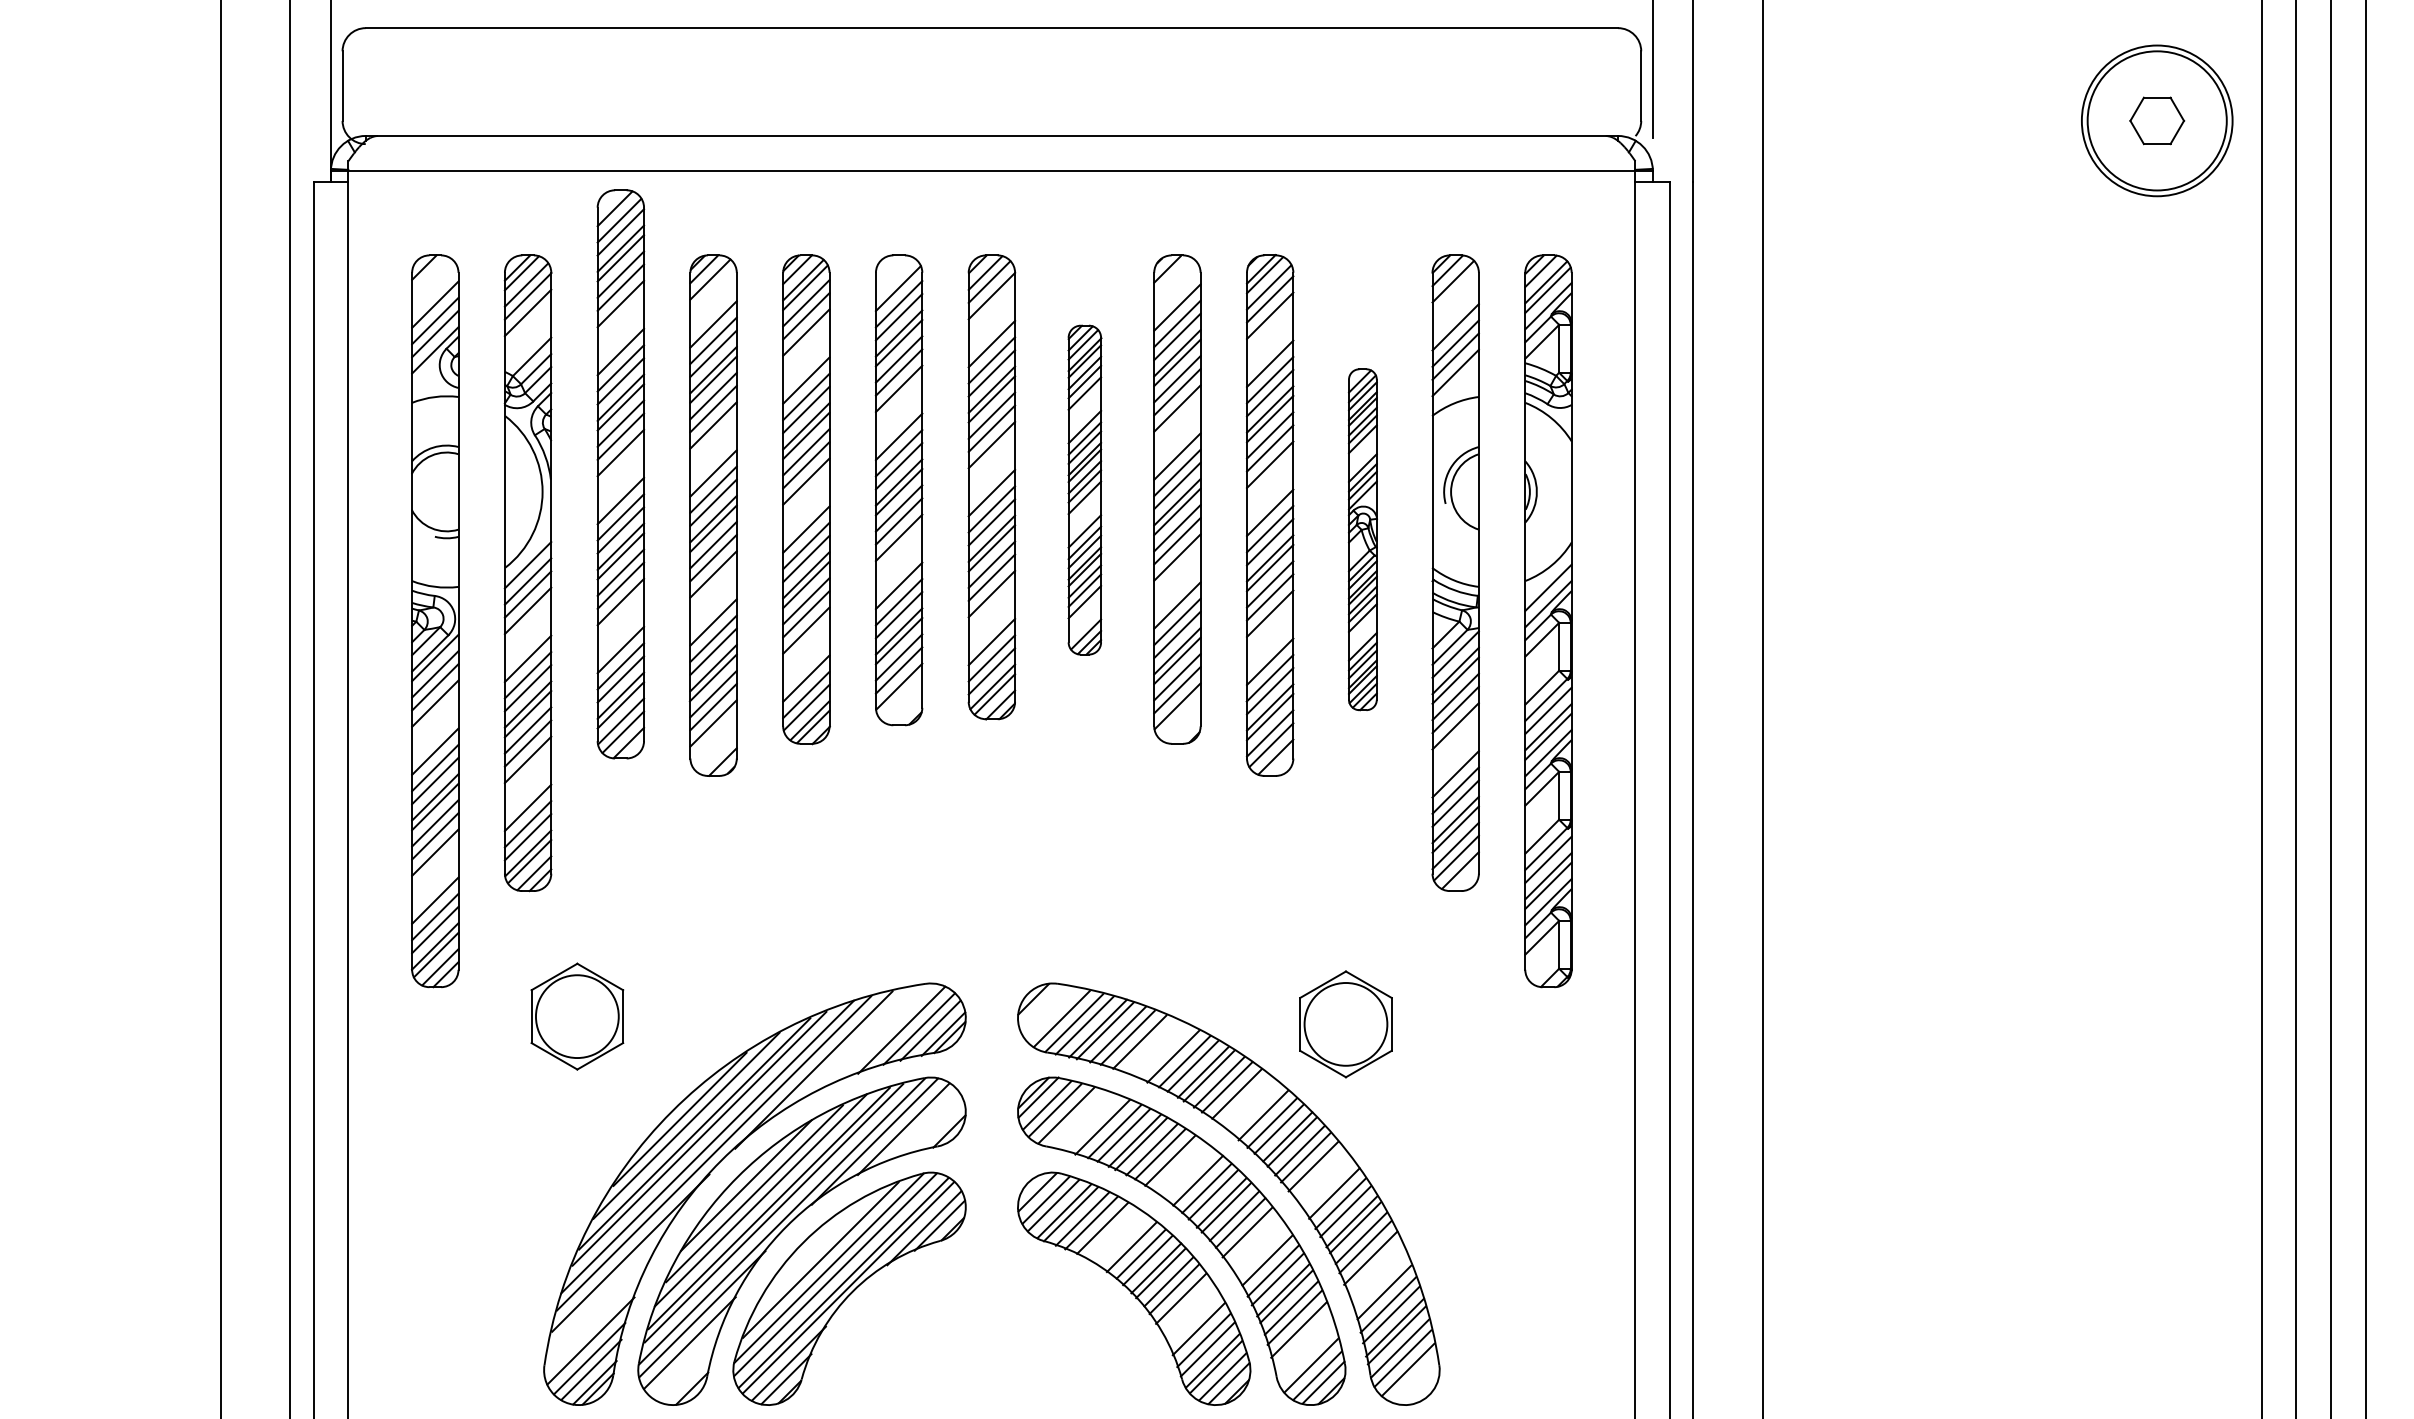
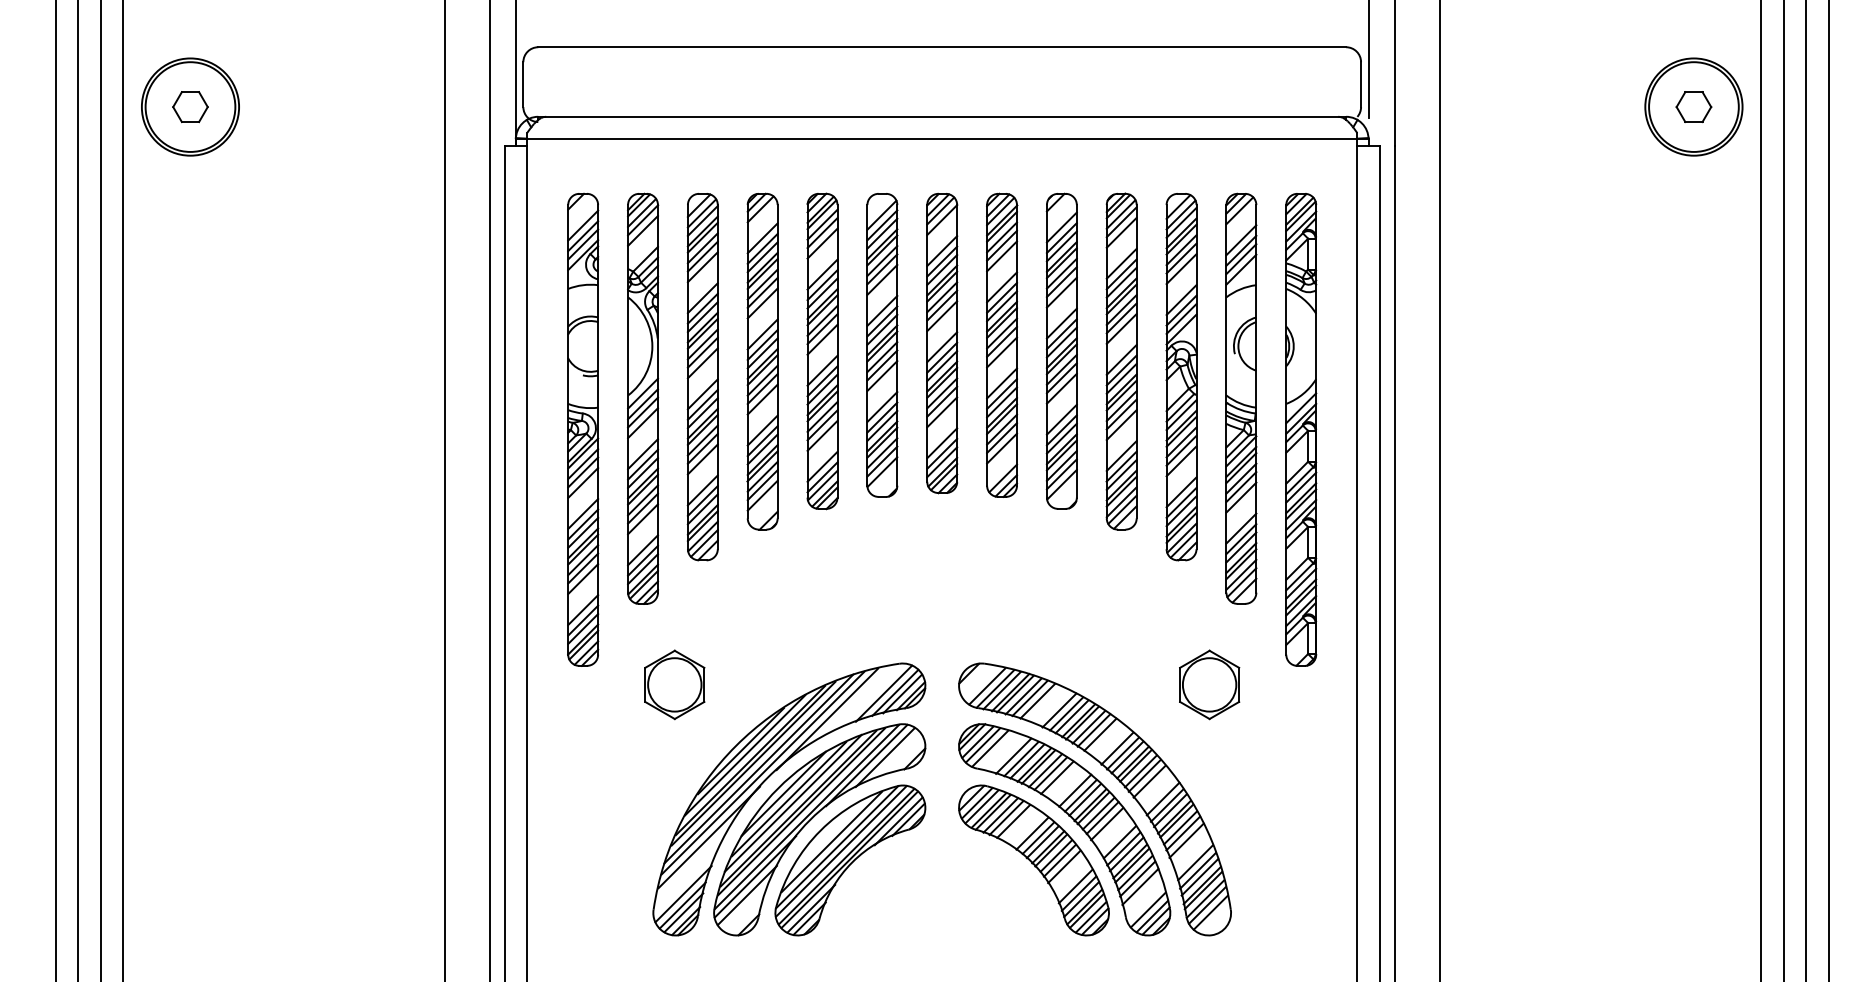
part: (620, 475) -> (702, 377), moved
part: (1085, 488) -> (1002, 344), size x1.43
part: (1362, 540) -> (1181, 377), size x1.67
part: (1345, 1023) -> (1209, 684), moved

